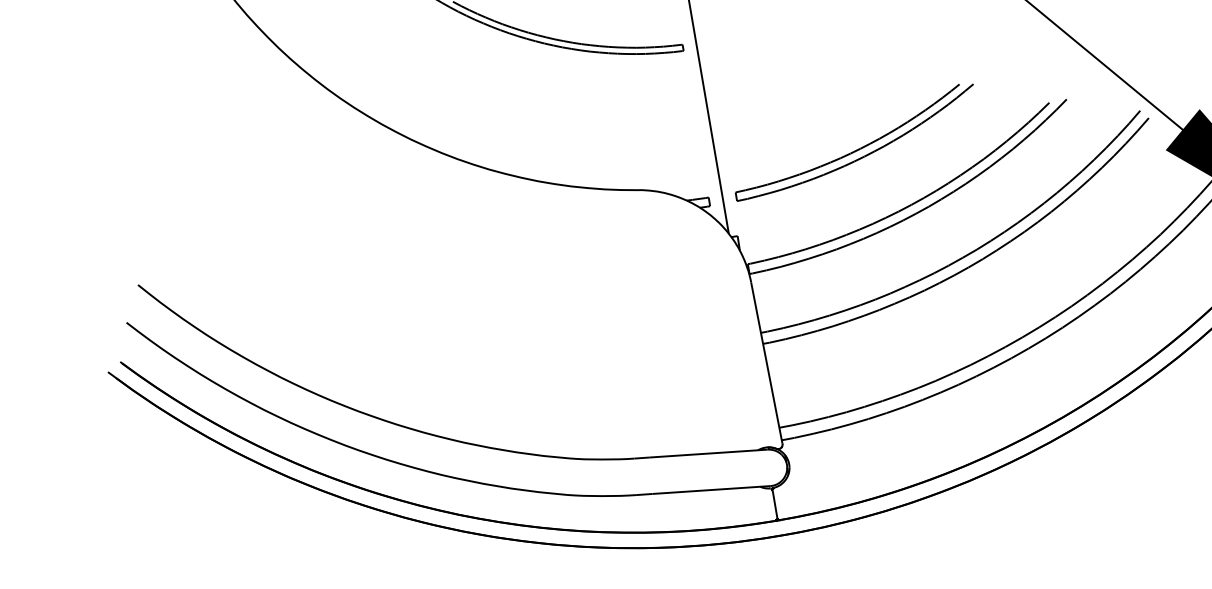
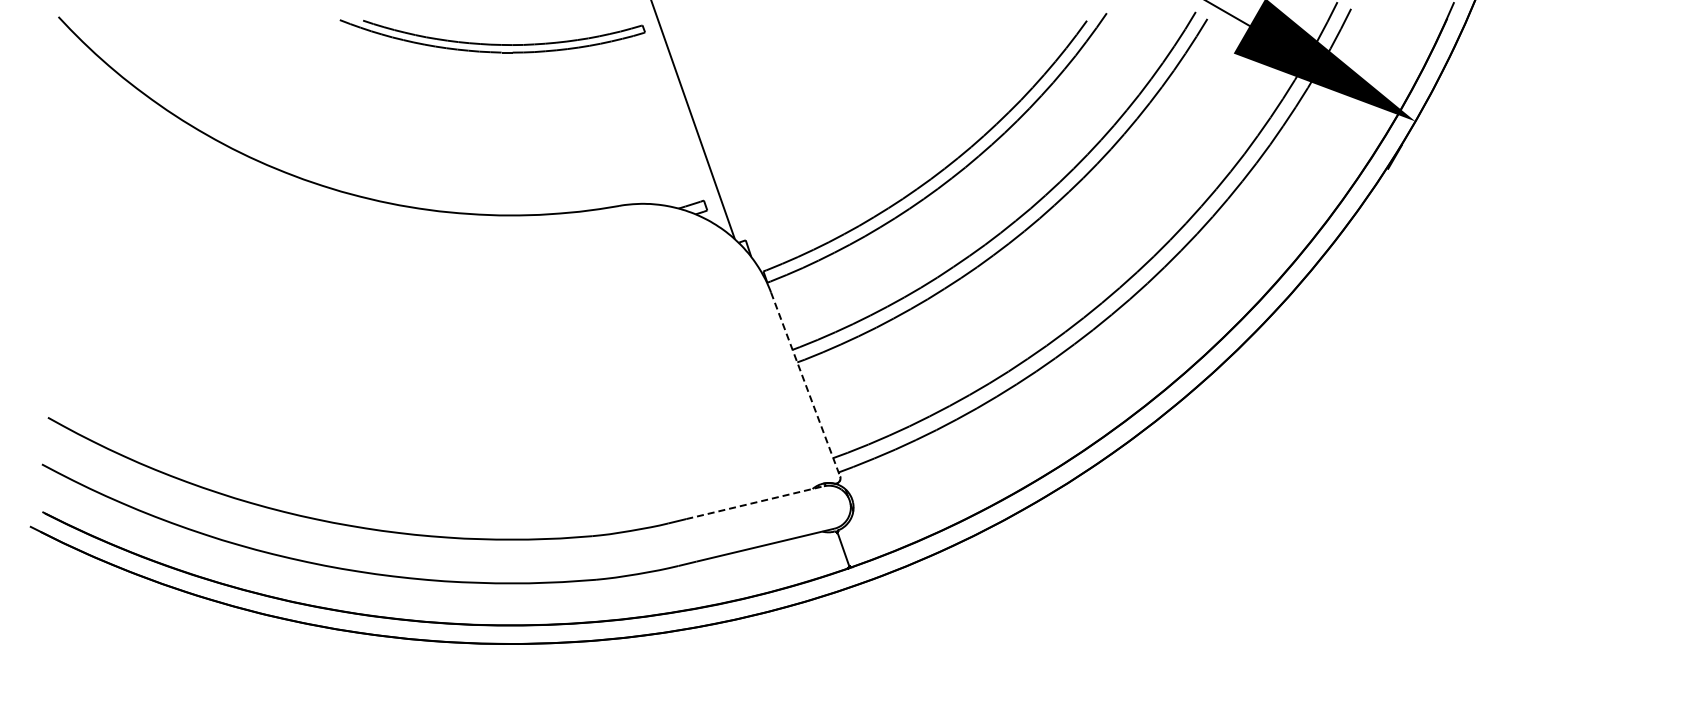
part: (859, 148) -> (871, 112), removed
line: (766, 363) -> (805, 384), solid -> dashed
line: (709, 453) -> (755, 502), solid -> dashed

